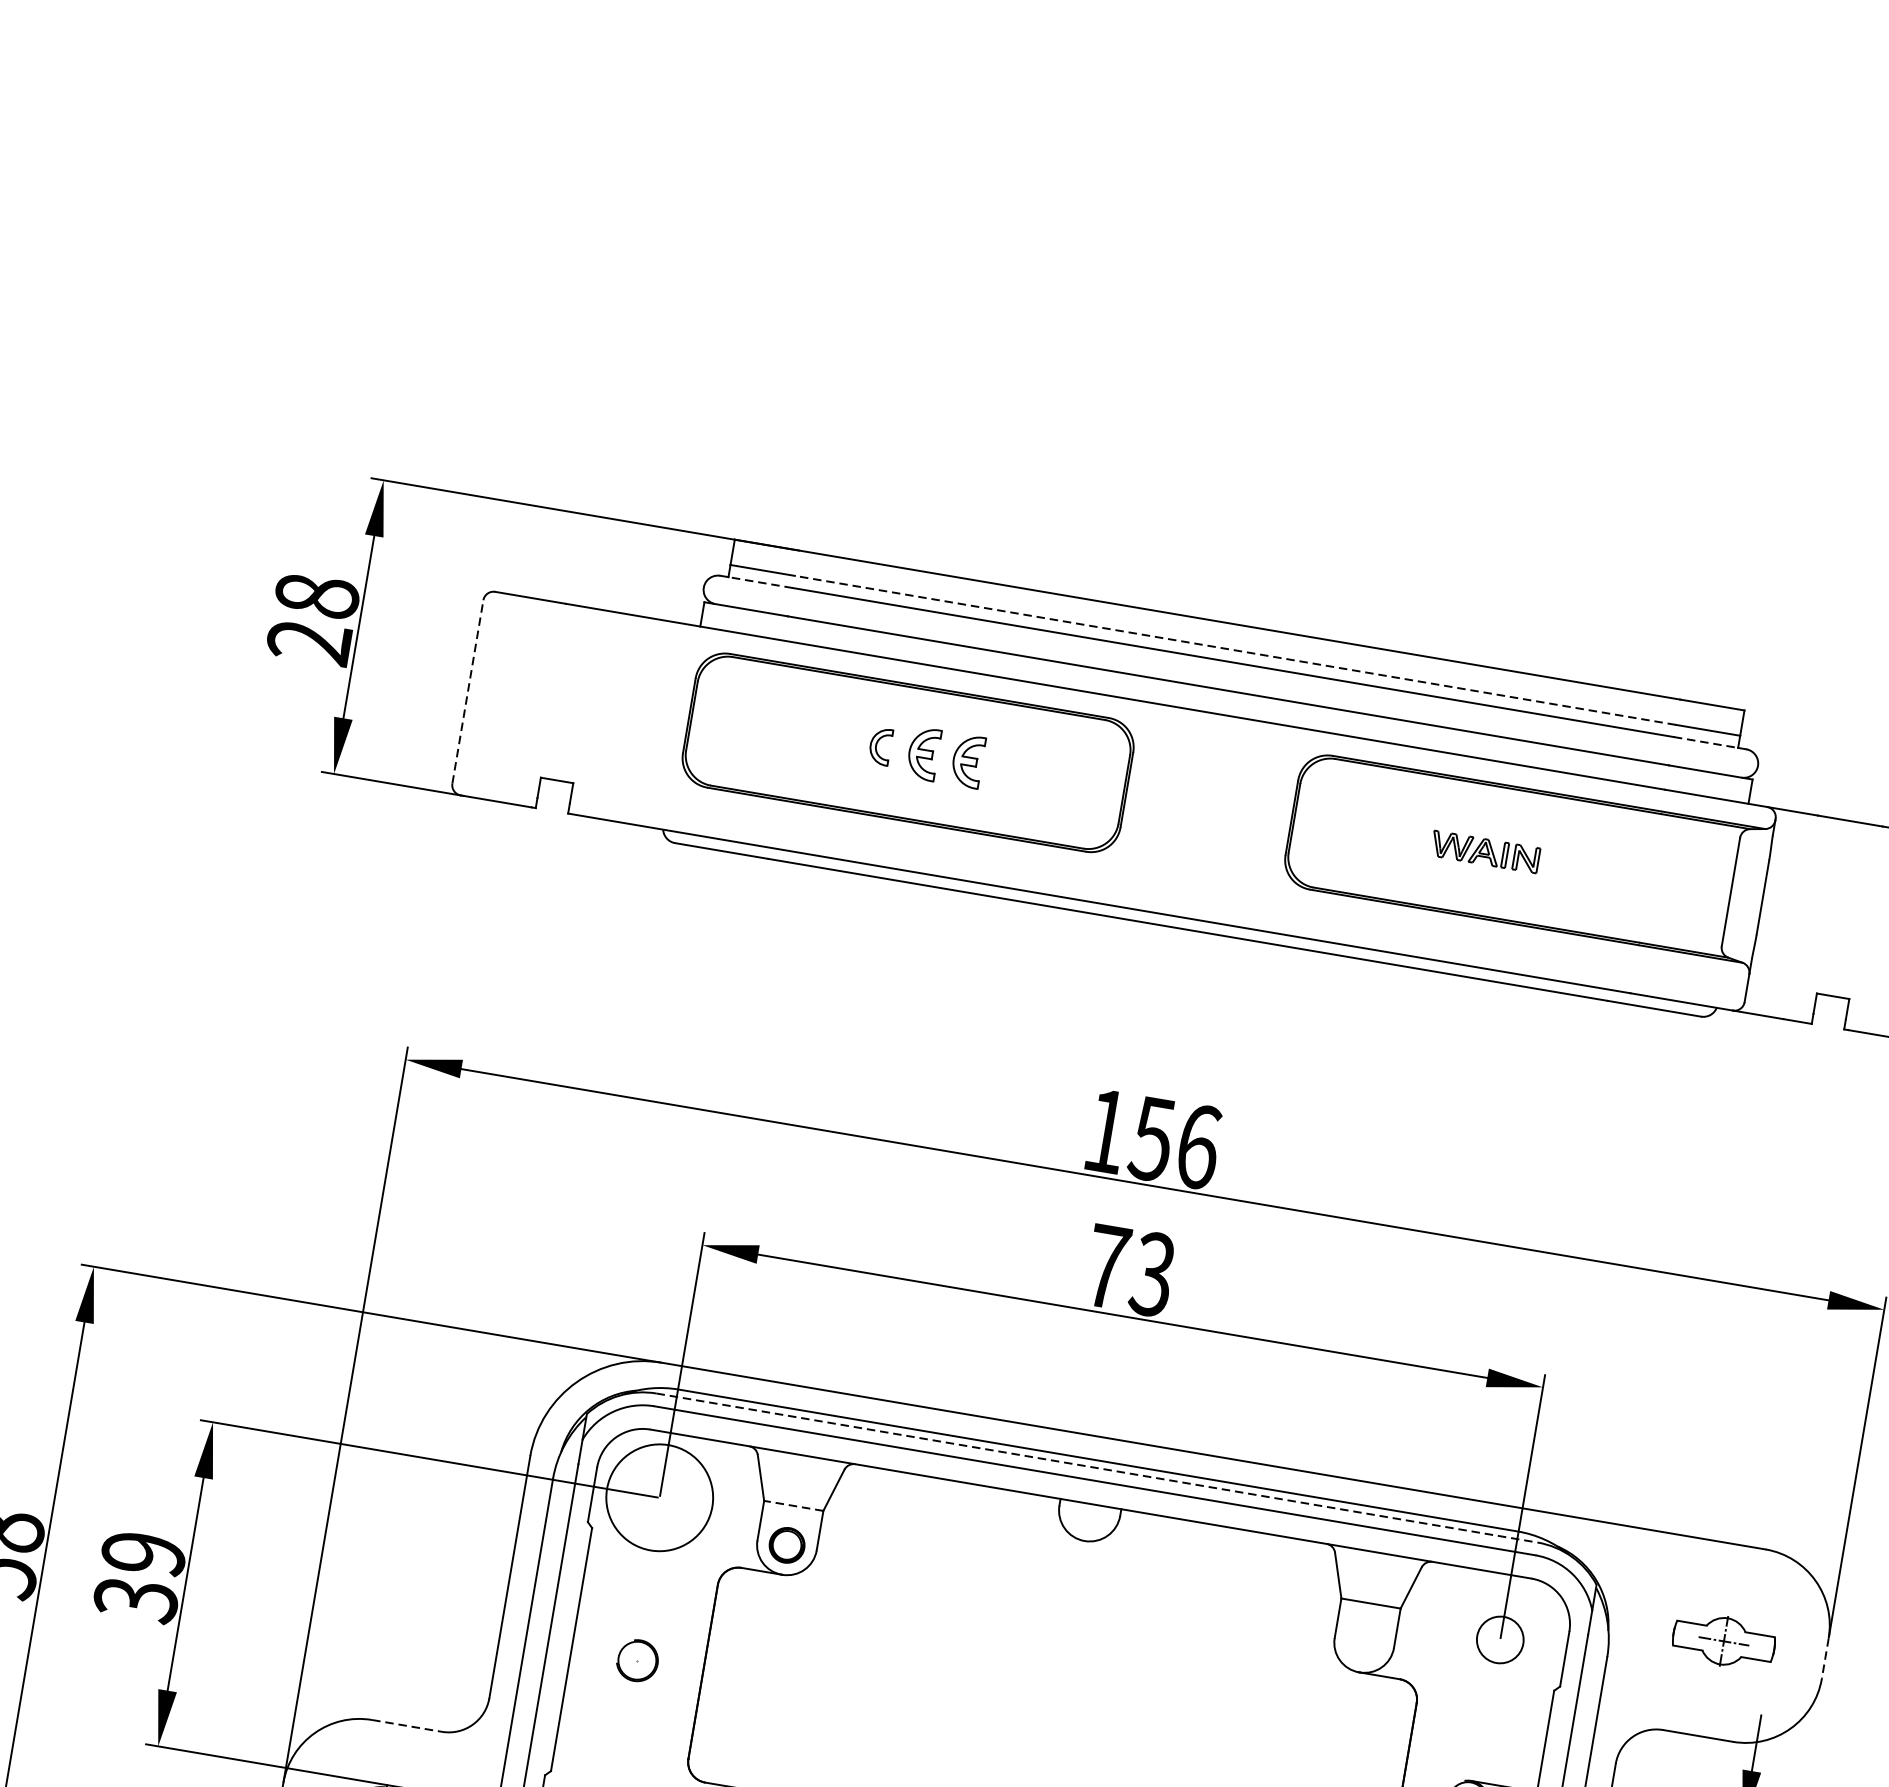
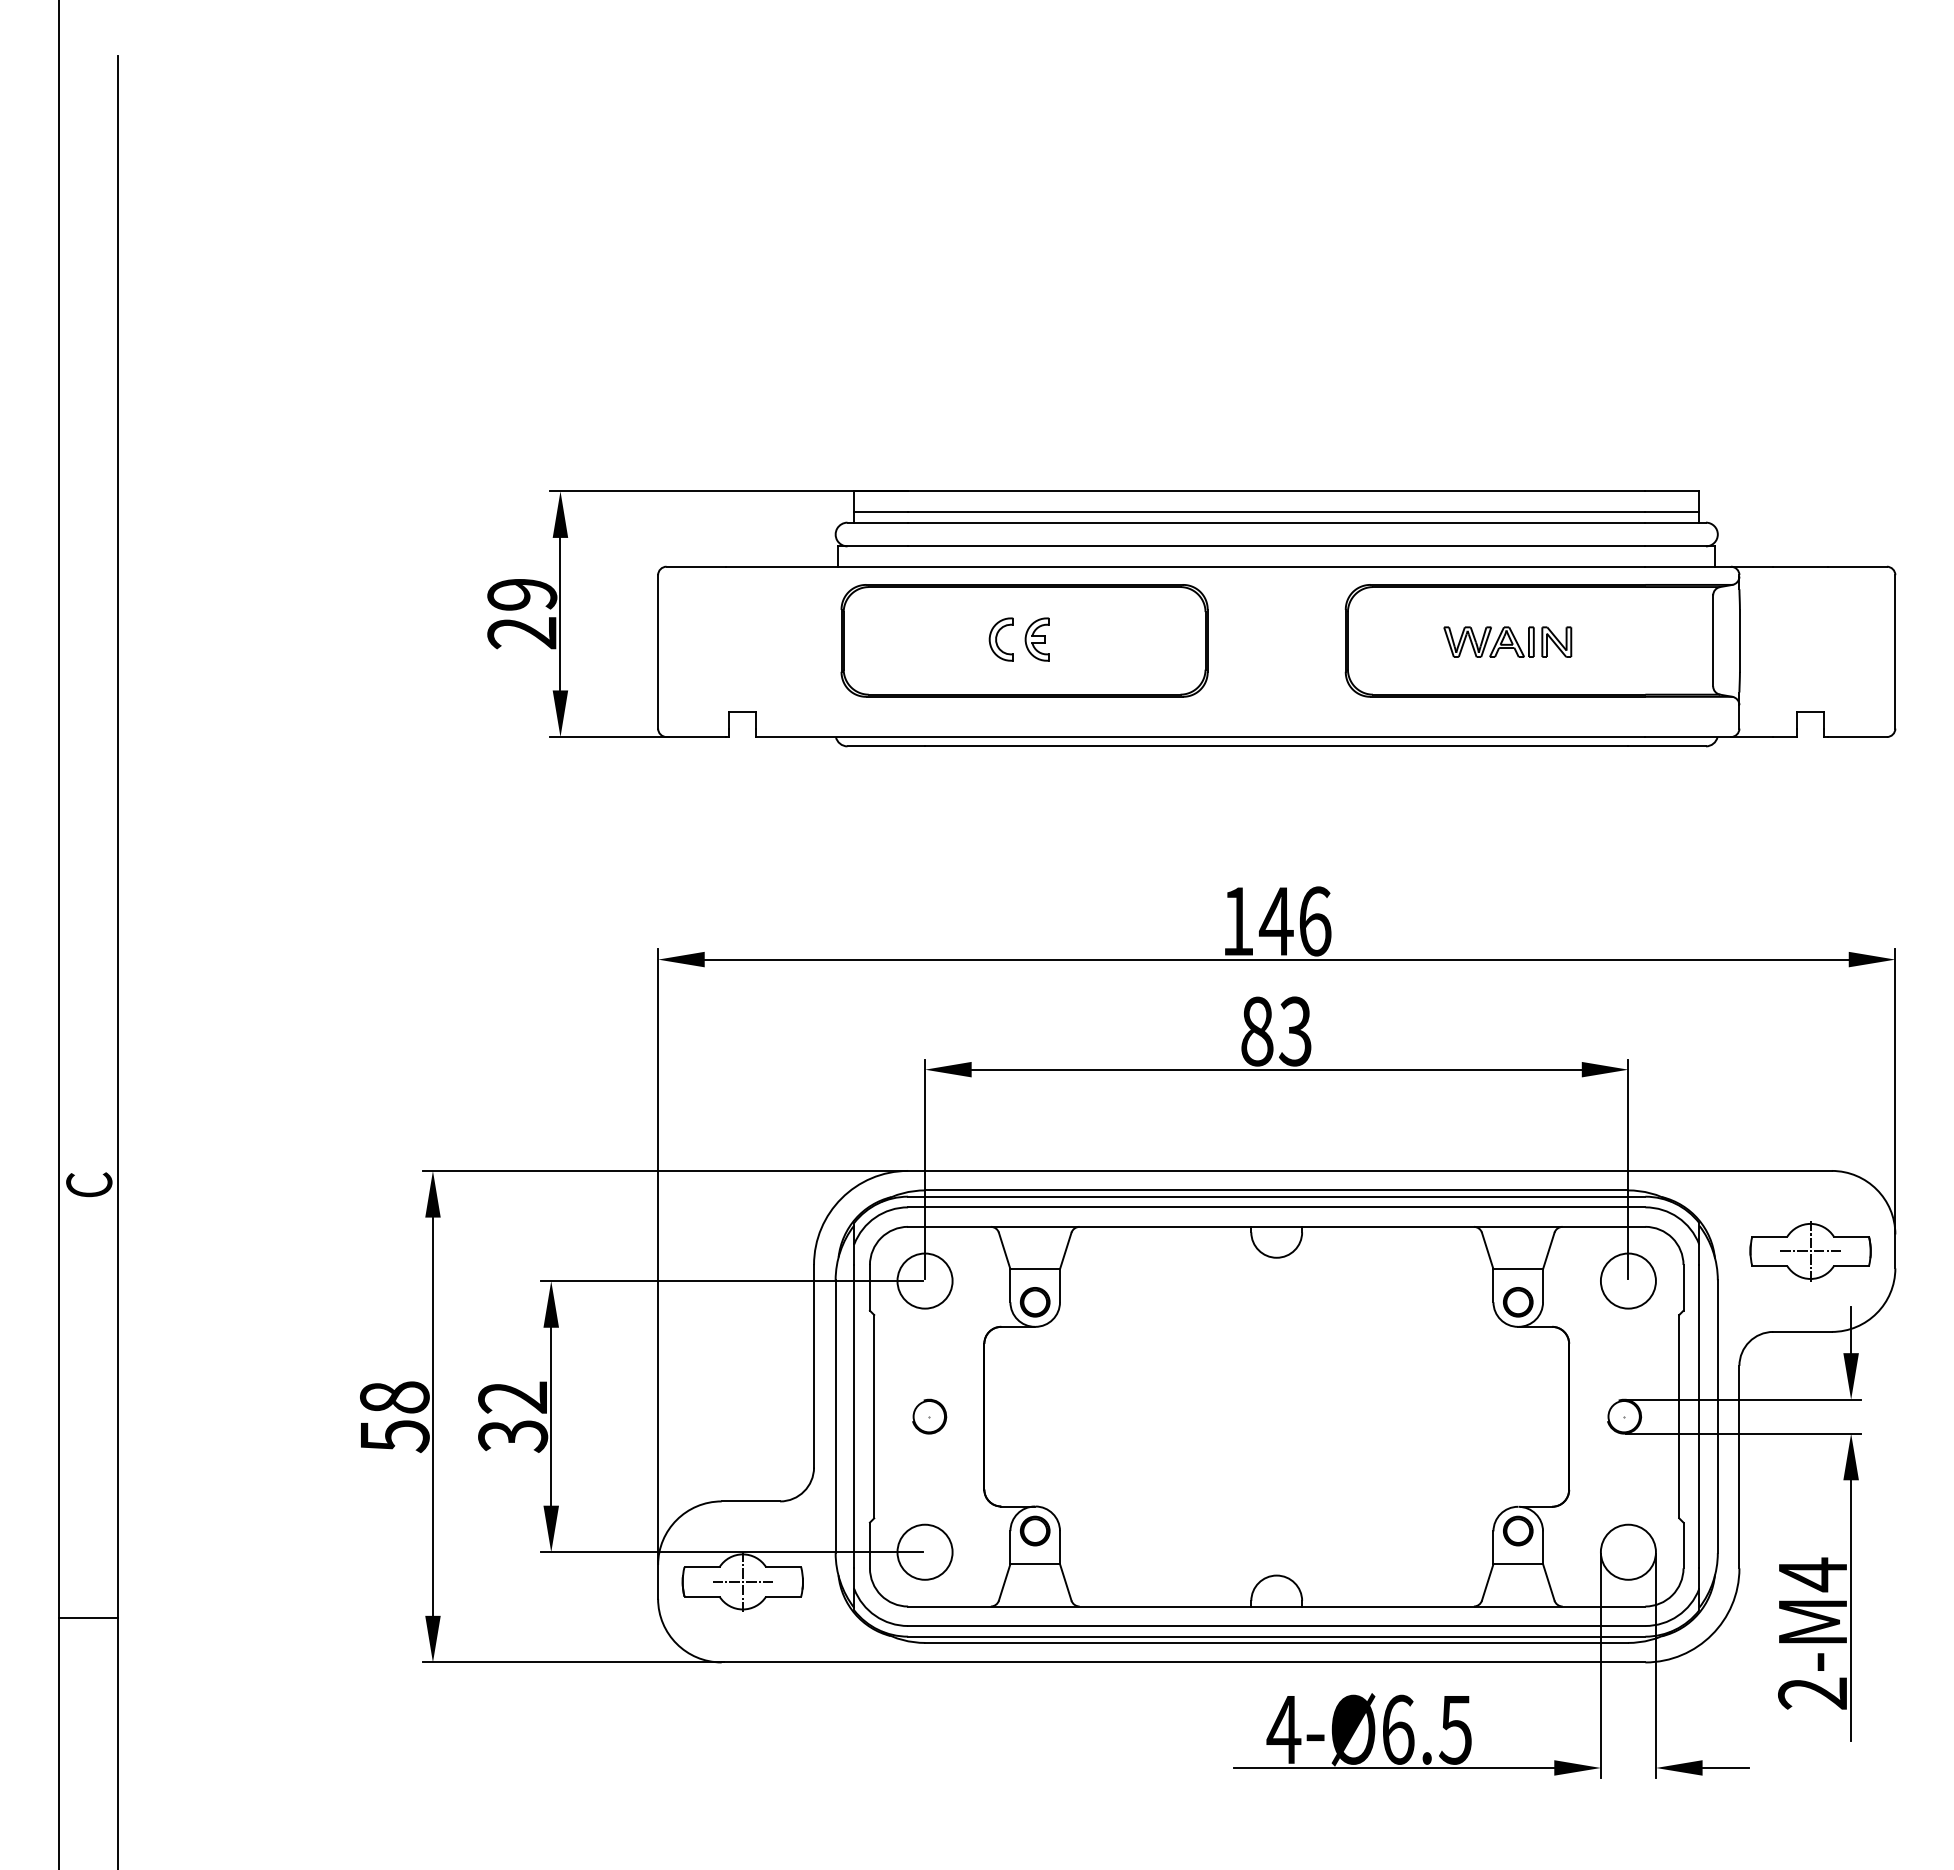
line: (761, 582) -> (881, 522), dashed -> solid
text: (317, 595) -> (522, 594), 28 -> 29
line: (1235, 650) -> (1276, 512), dashed -> solid
line: (468, 691) -> (658, 651), dashed -> solid
line: (1706, 742) -> (1672, 522), dashed -> solid
part: (879, 746) -> (1000, 639), size x1.43
part: (966, 761) -> (1073, 639), removed
part: (1485, 851) -> (1507, 641), size x1.43
text: (1151, 1138) -> (1275, 921), 156 -> 146
text: (1107, 1266) -> (1257, 1031), 73 -> 83
line: (1096, 1467) -> (1276, 1196), dashed -> solid
circle: (659, 1496) -> (924, 1280), size x0.62
line: (794, 1506) -> (1035, 1269), dashed -> solid
text: (144, 1553) -> (513, 1397), 39 -> 32
circle: (1499, 1639) -> (1627, 1280), size x1.43
part: (1723, 1641) -> (1810, 1251), size x1.43
part: (1364, 1643) -> (1518, 1302), added
line: (1825, 1658) -> (1895, 1251), dashed -> solid
line: (407, 1726) -> (751, 1501), dashed -> solid

